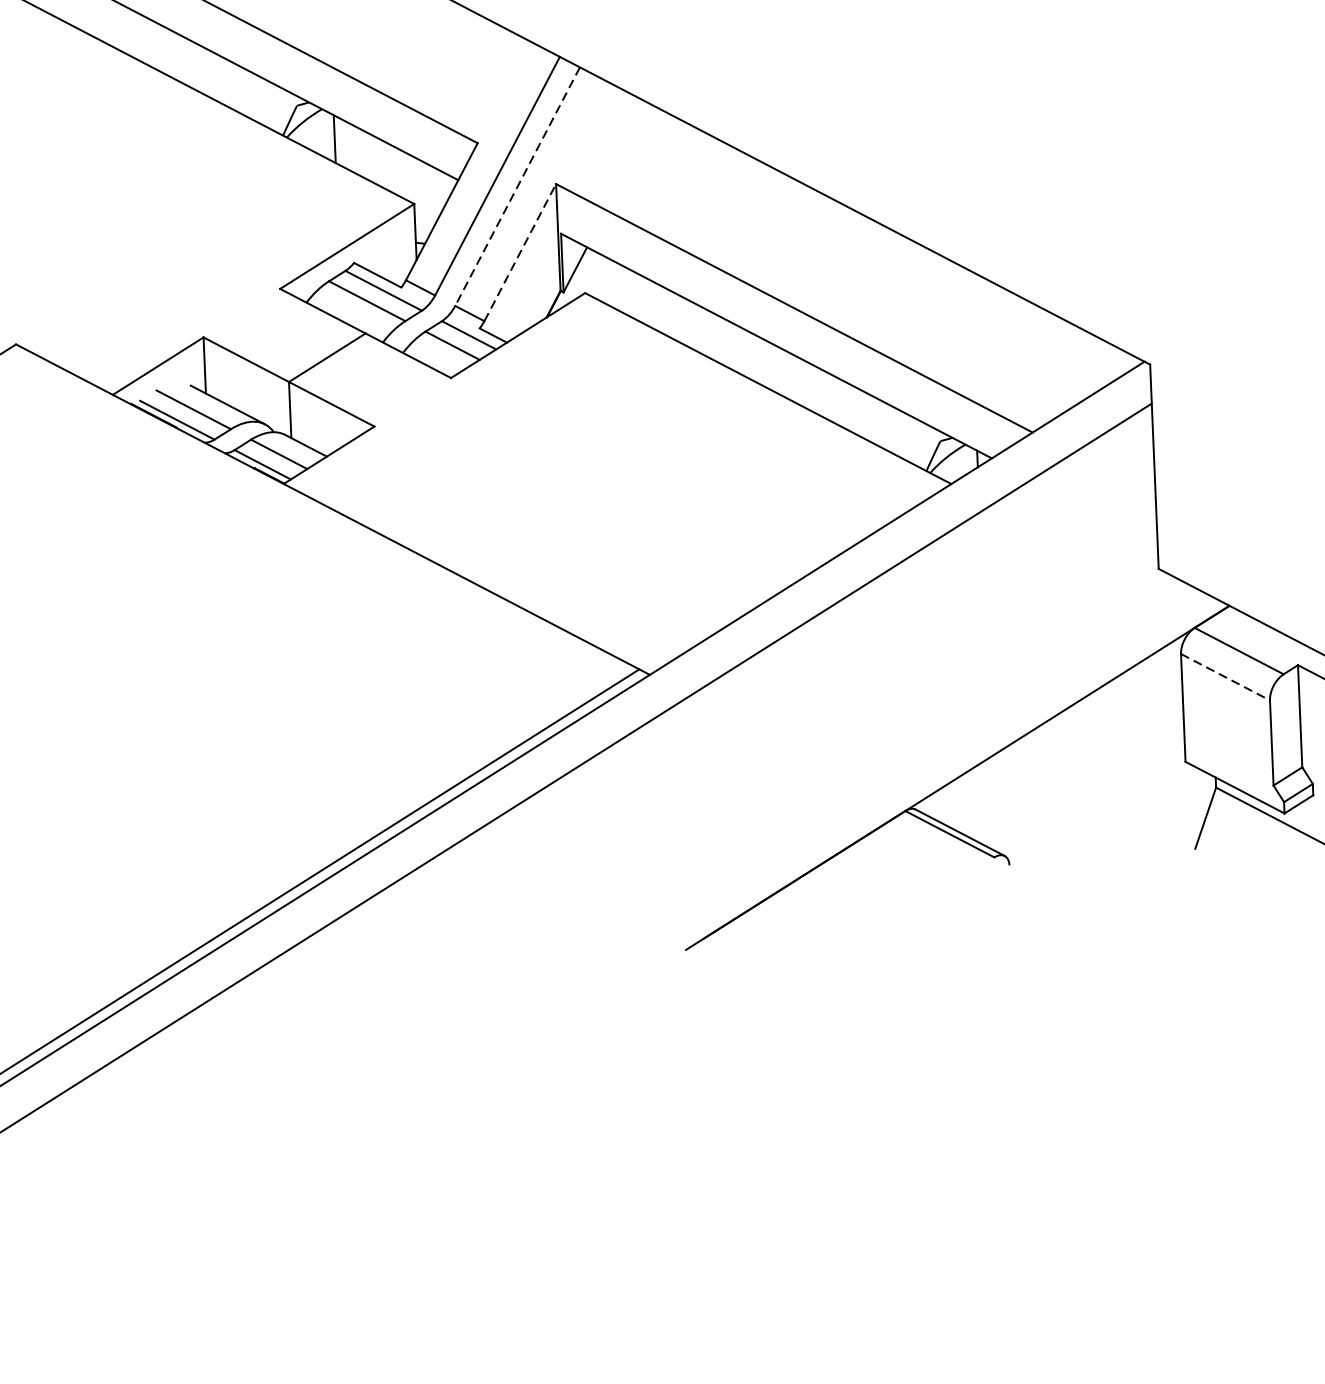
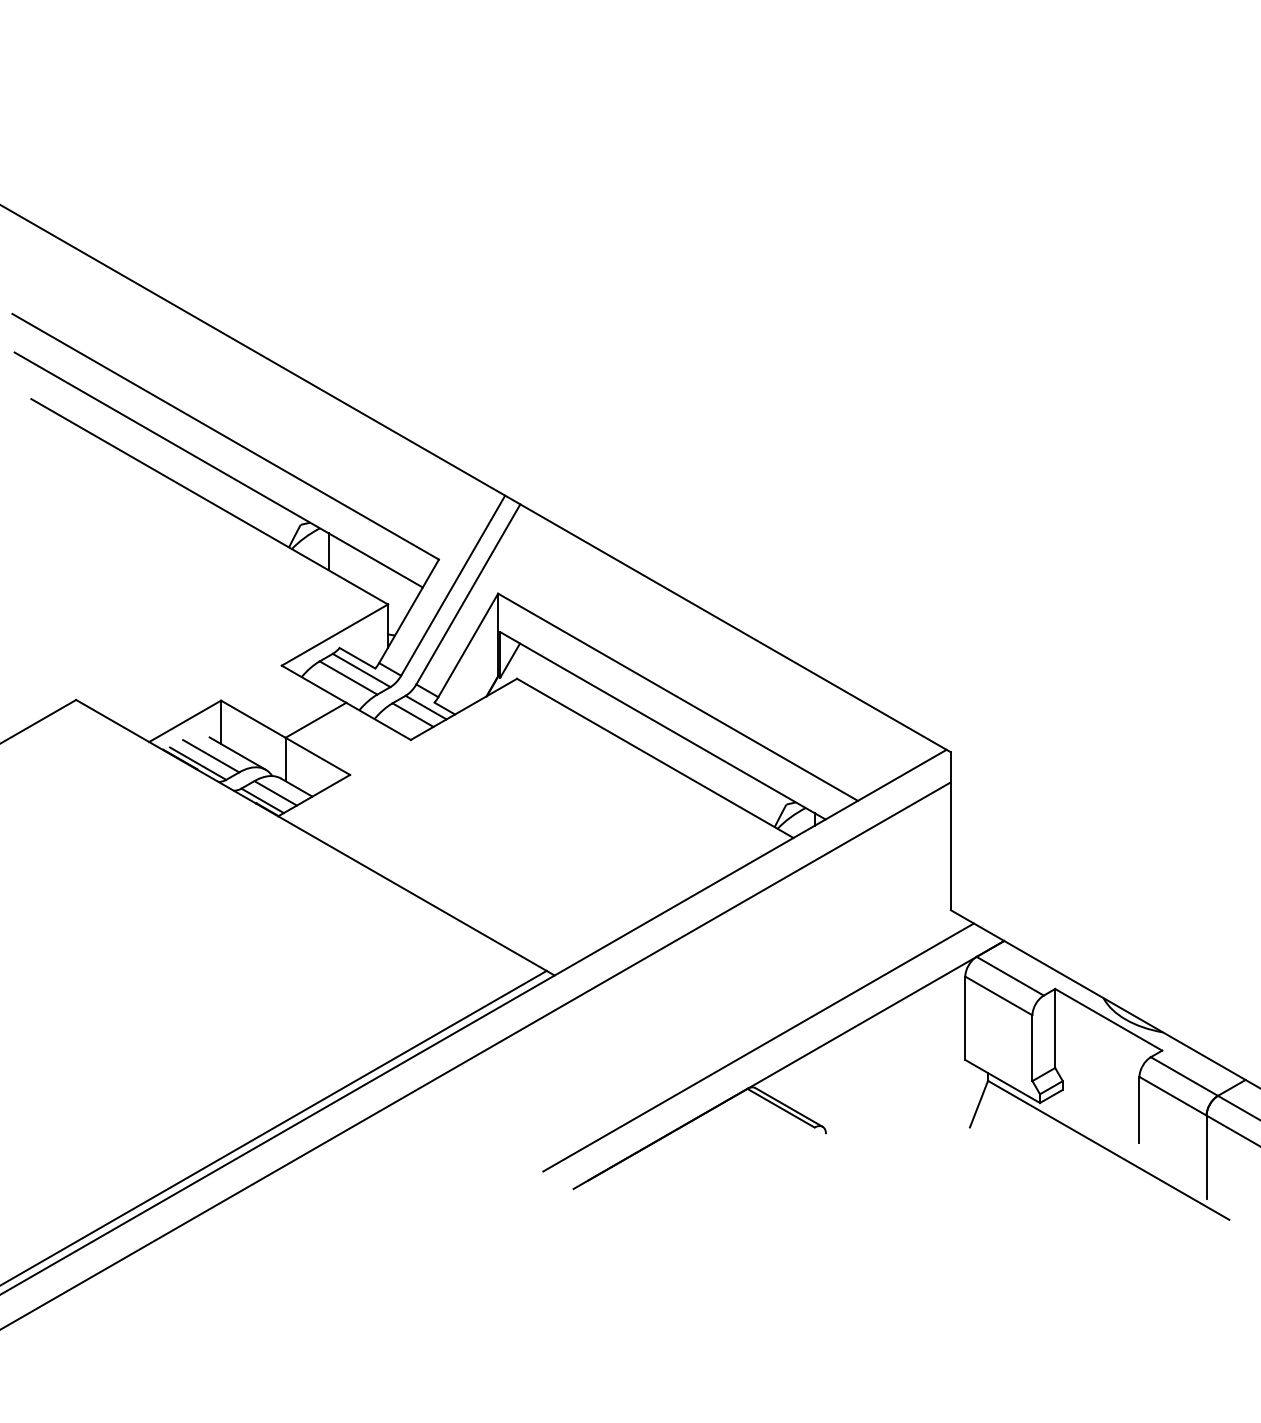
line: (517, 186) -> (468, 594), dashed -> solid
line: (520, 252) -> (468, 645), dashed -> solid
line: (1225, 676) -> (998, 995), dashed -> solid
line: (917, 756) -> (758, 1047), added

